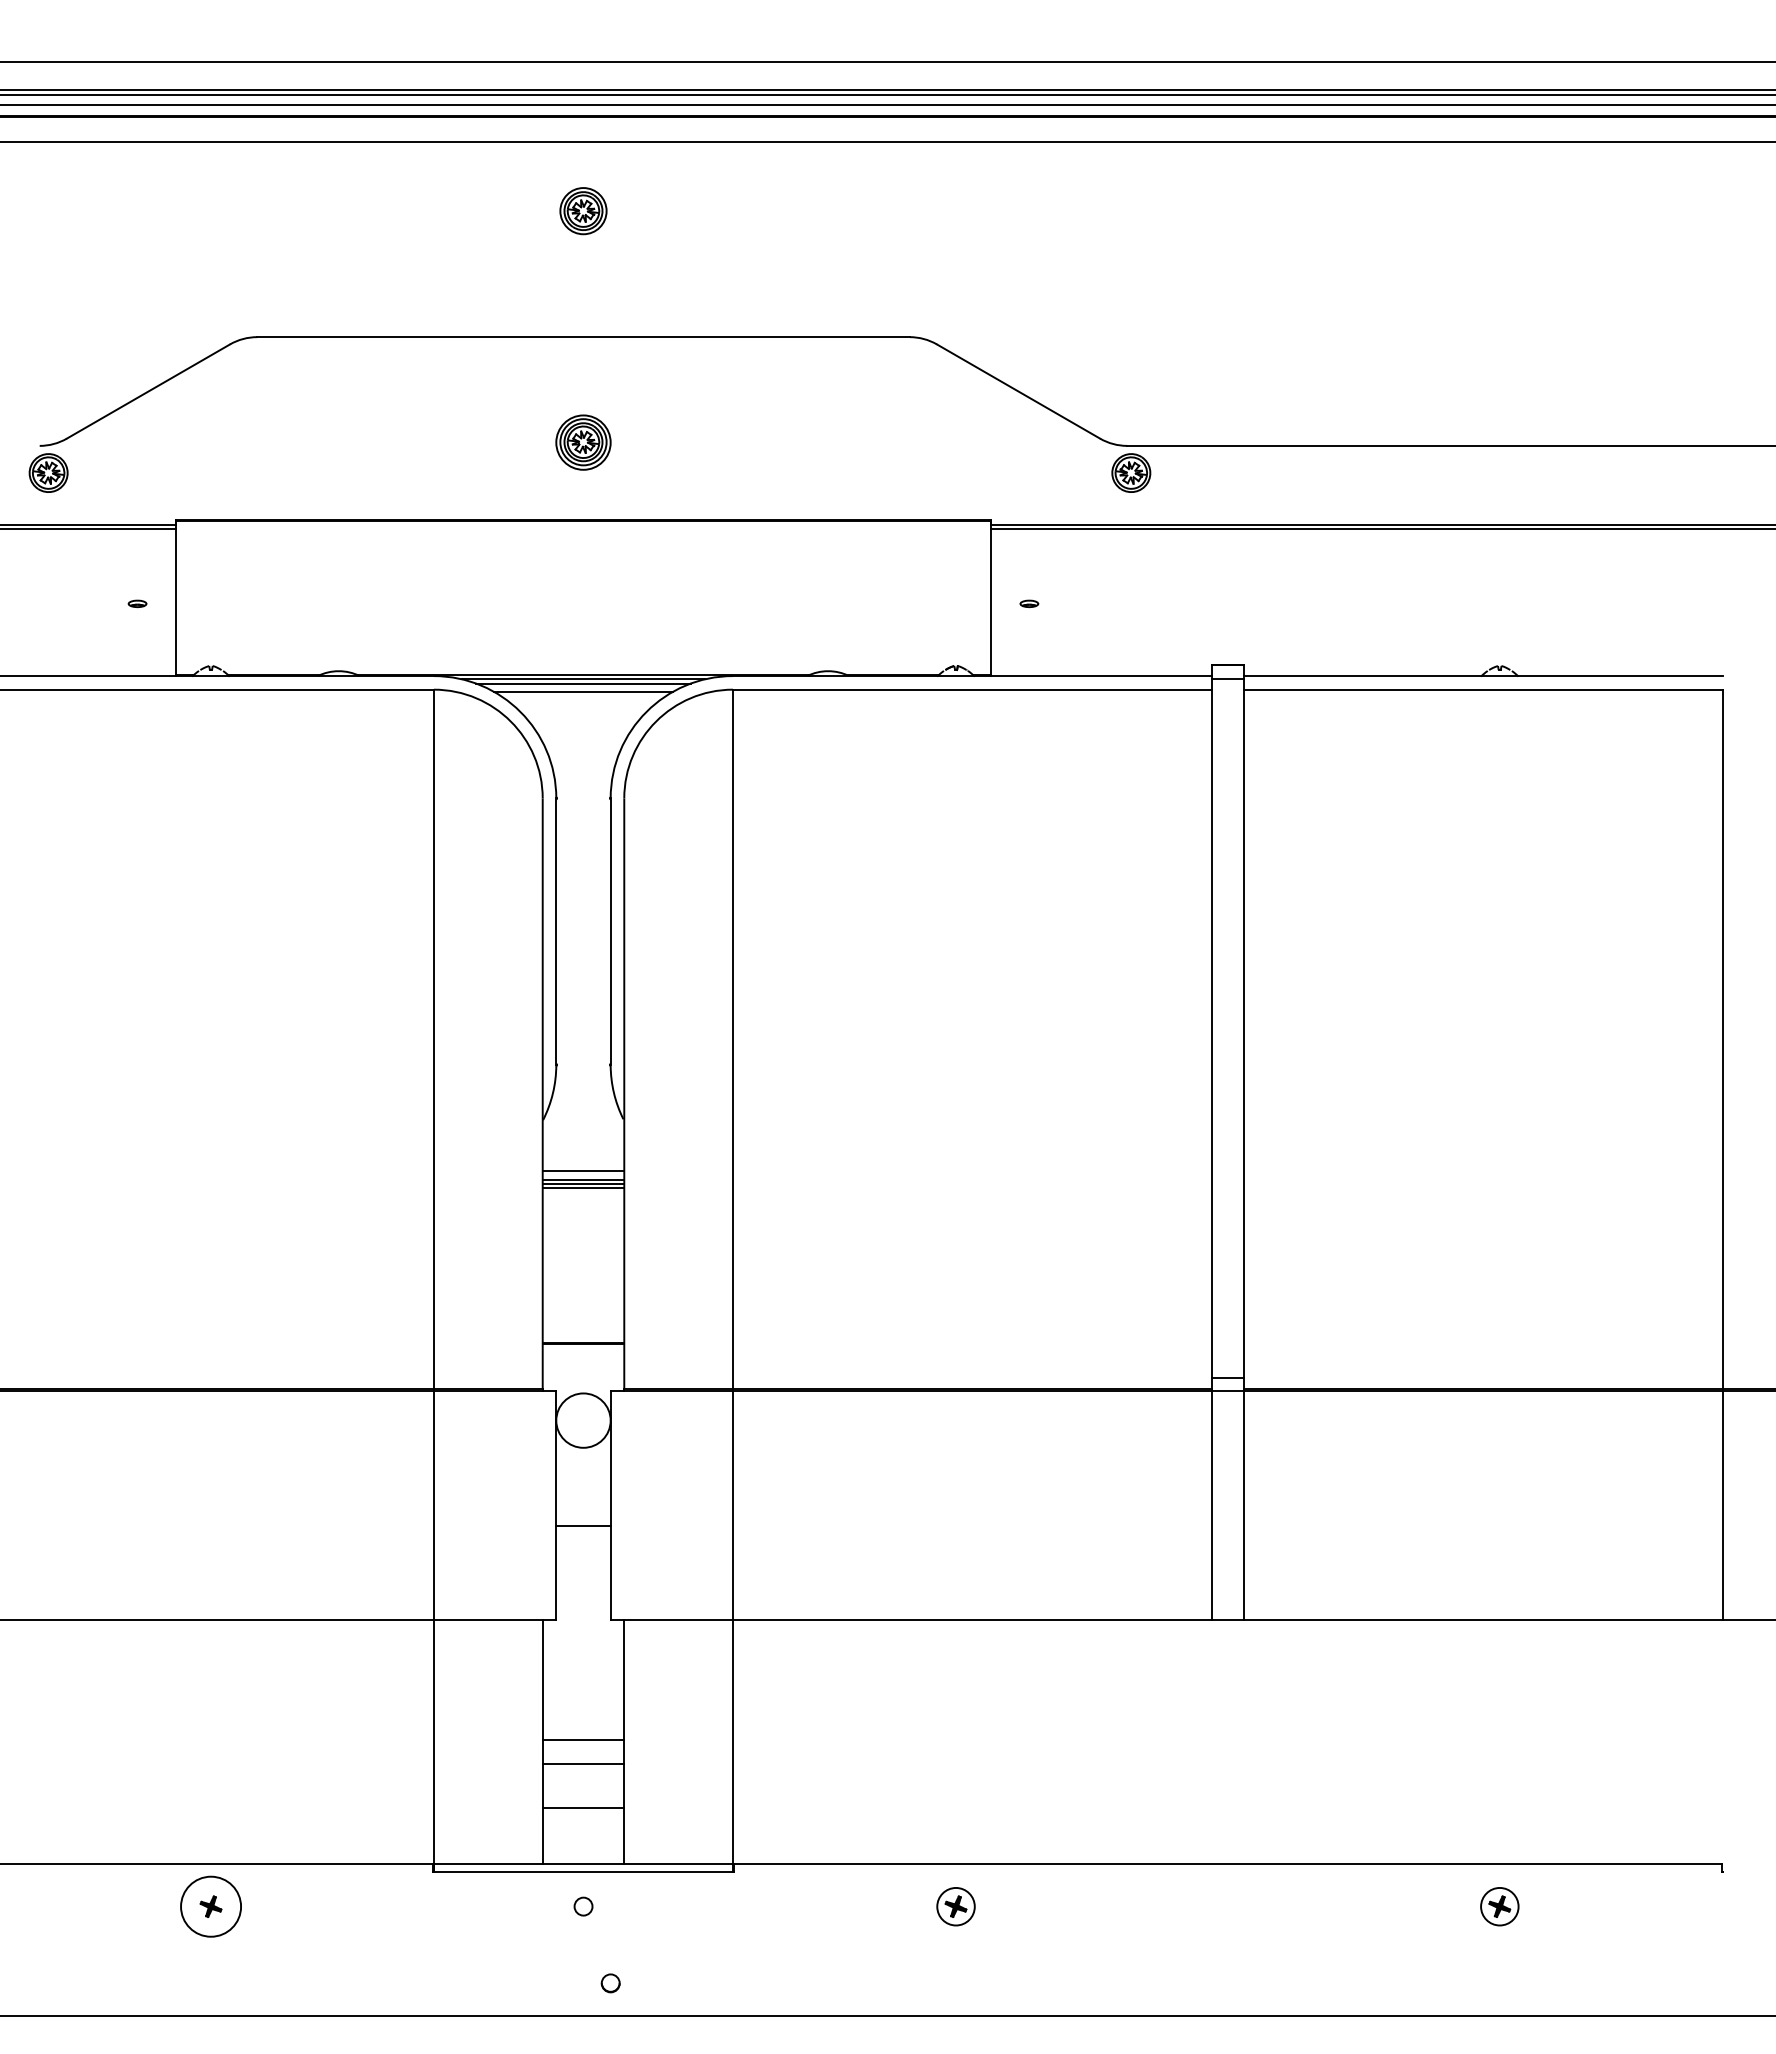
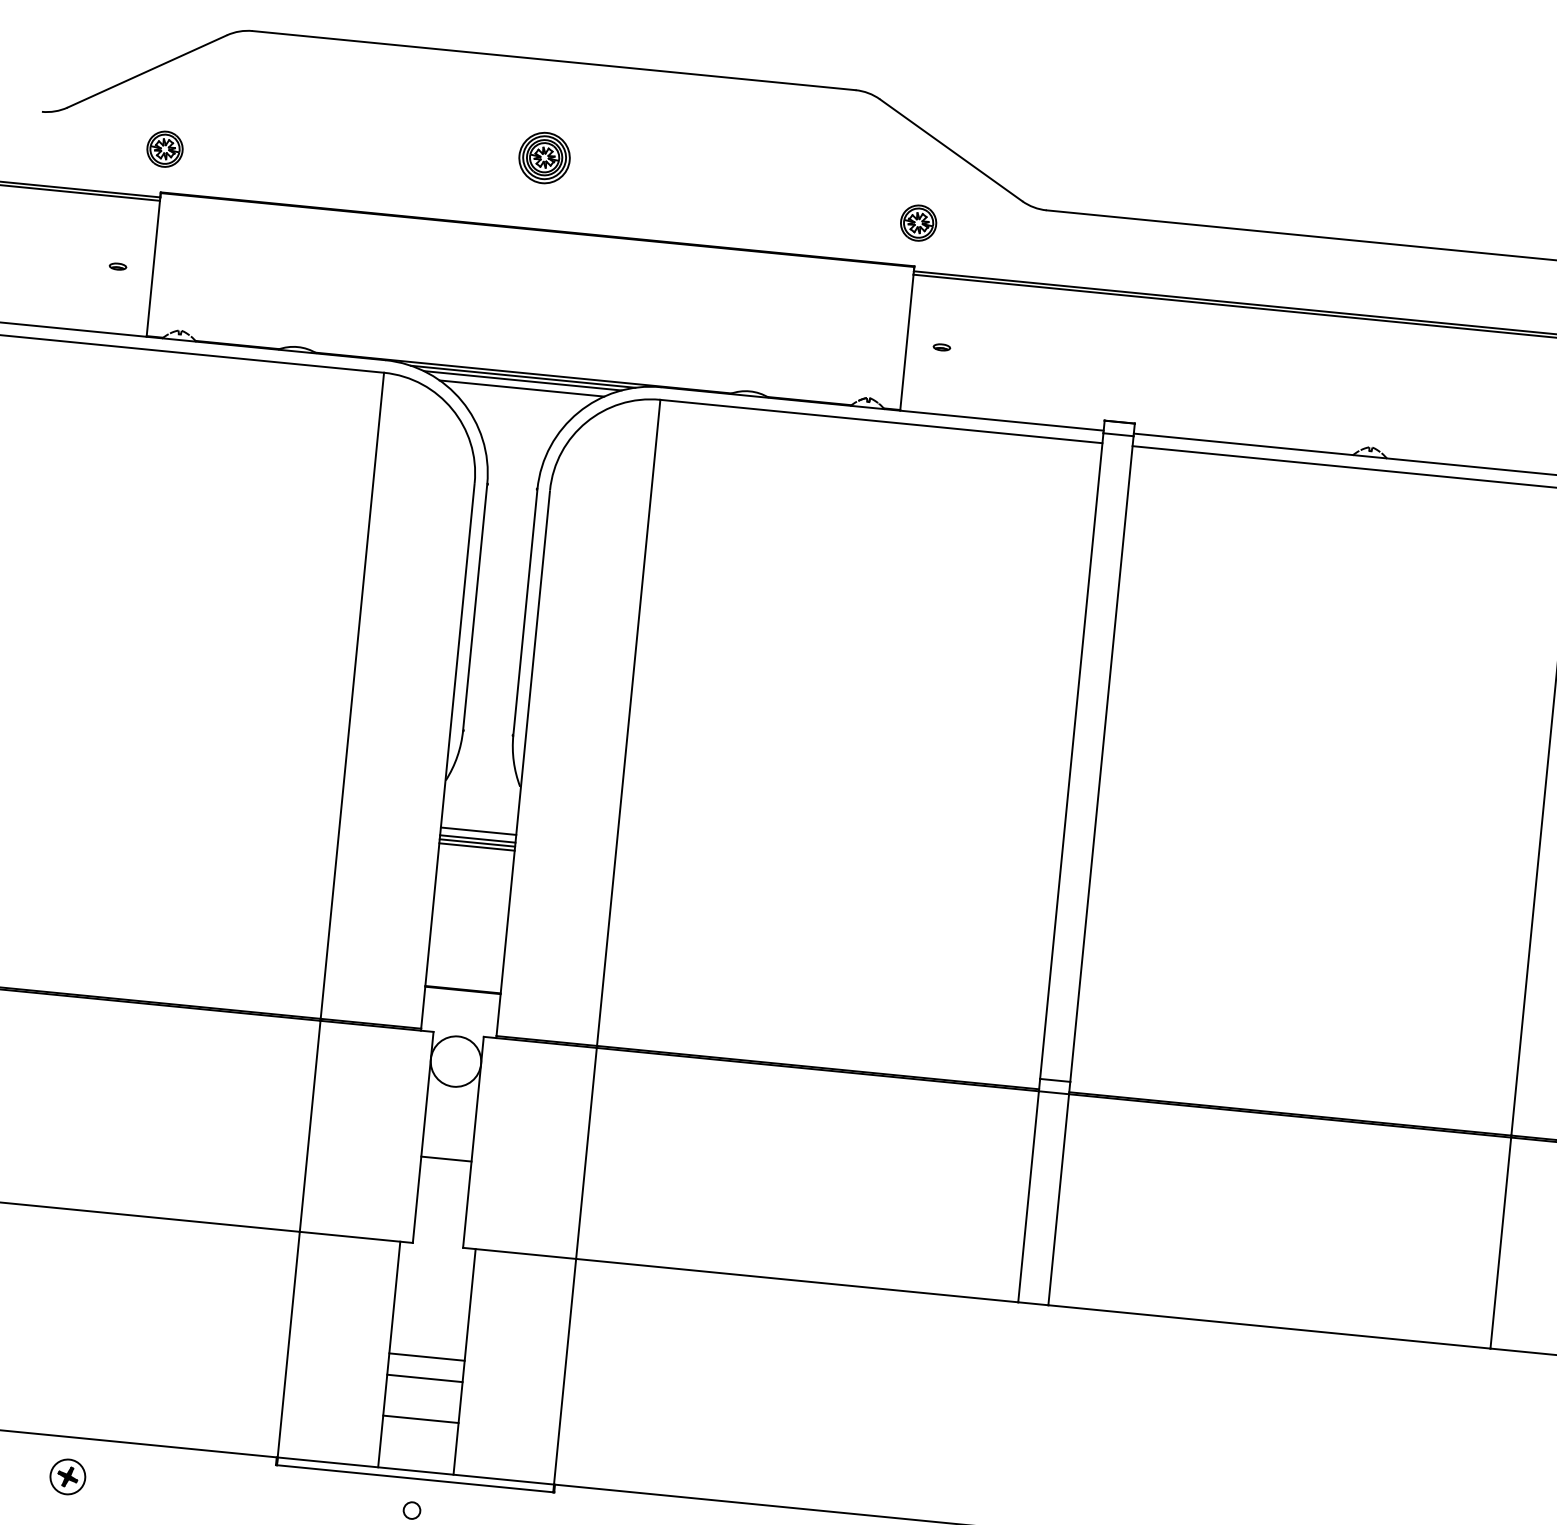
part: (48, 472) -> (164, 148), moved
part: (1131, 472) -> (918, 222), moved
circle: (210, 1906) -> (67, 1476), size x0.62

